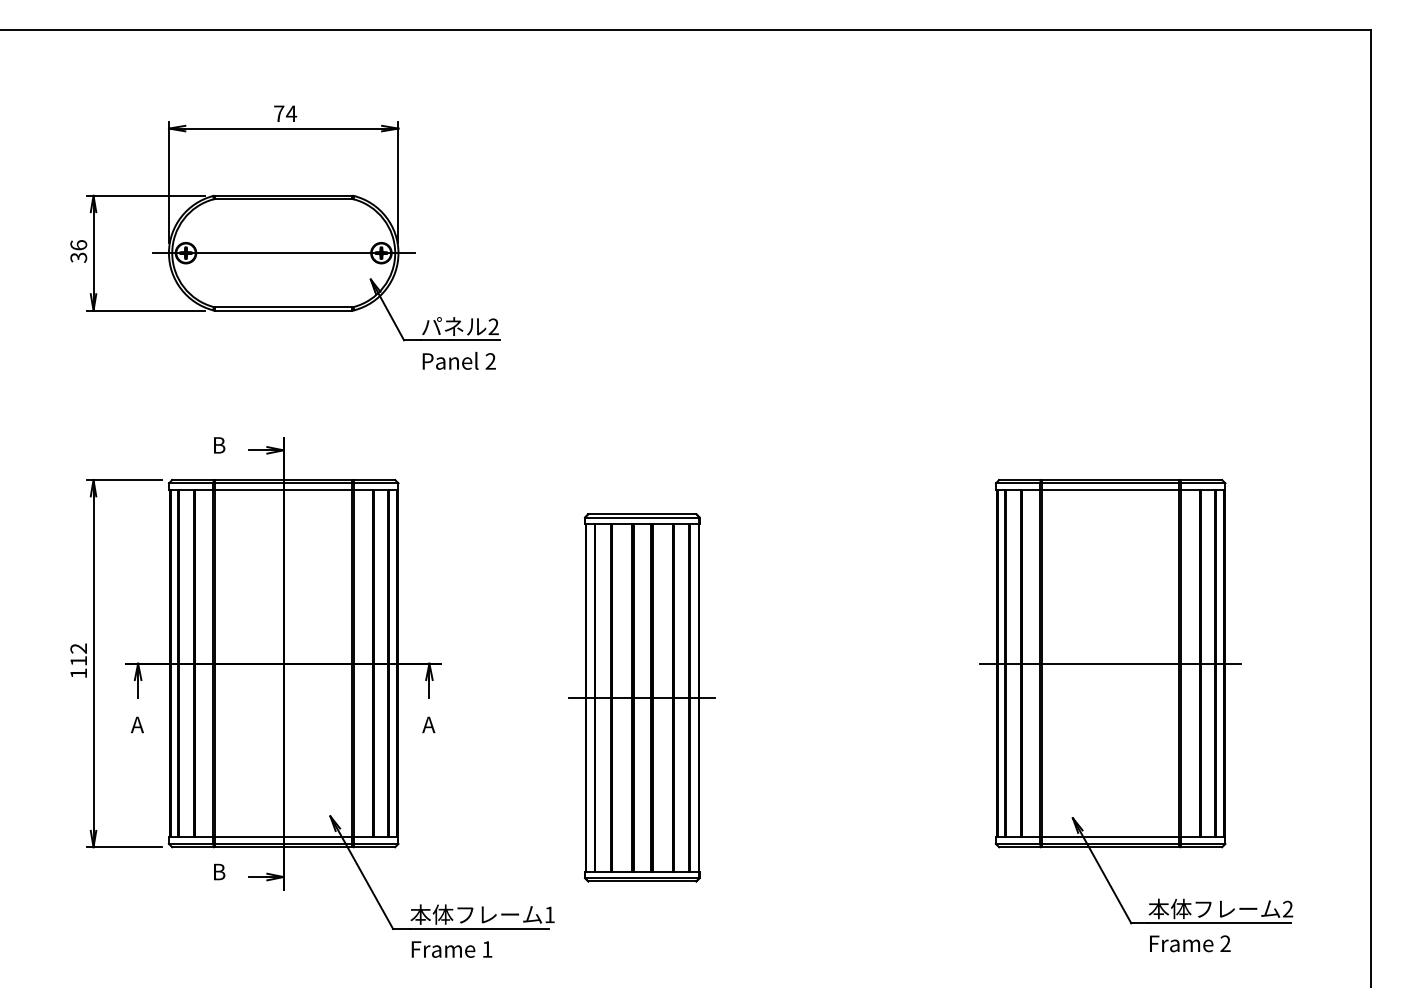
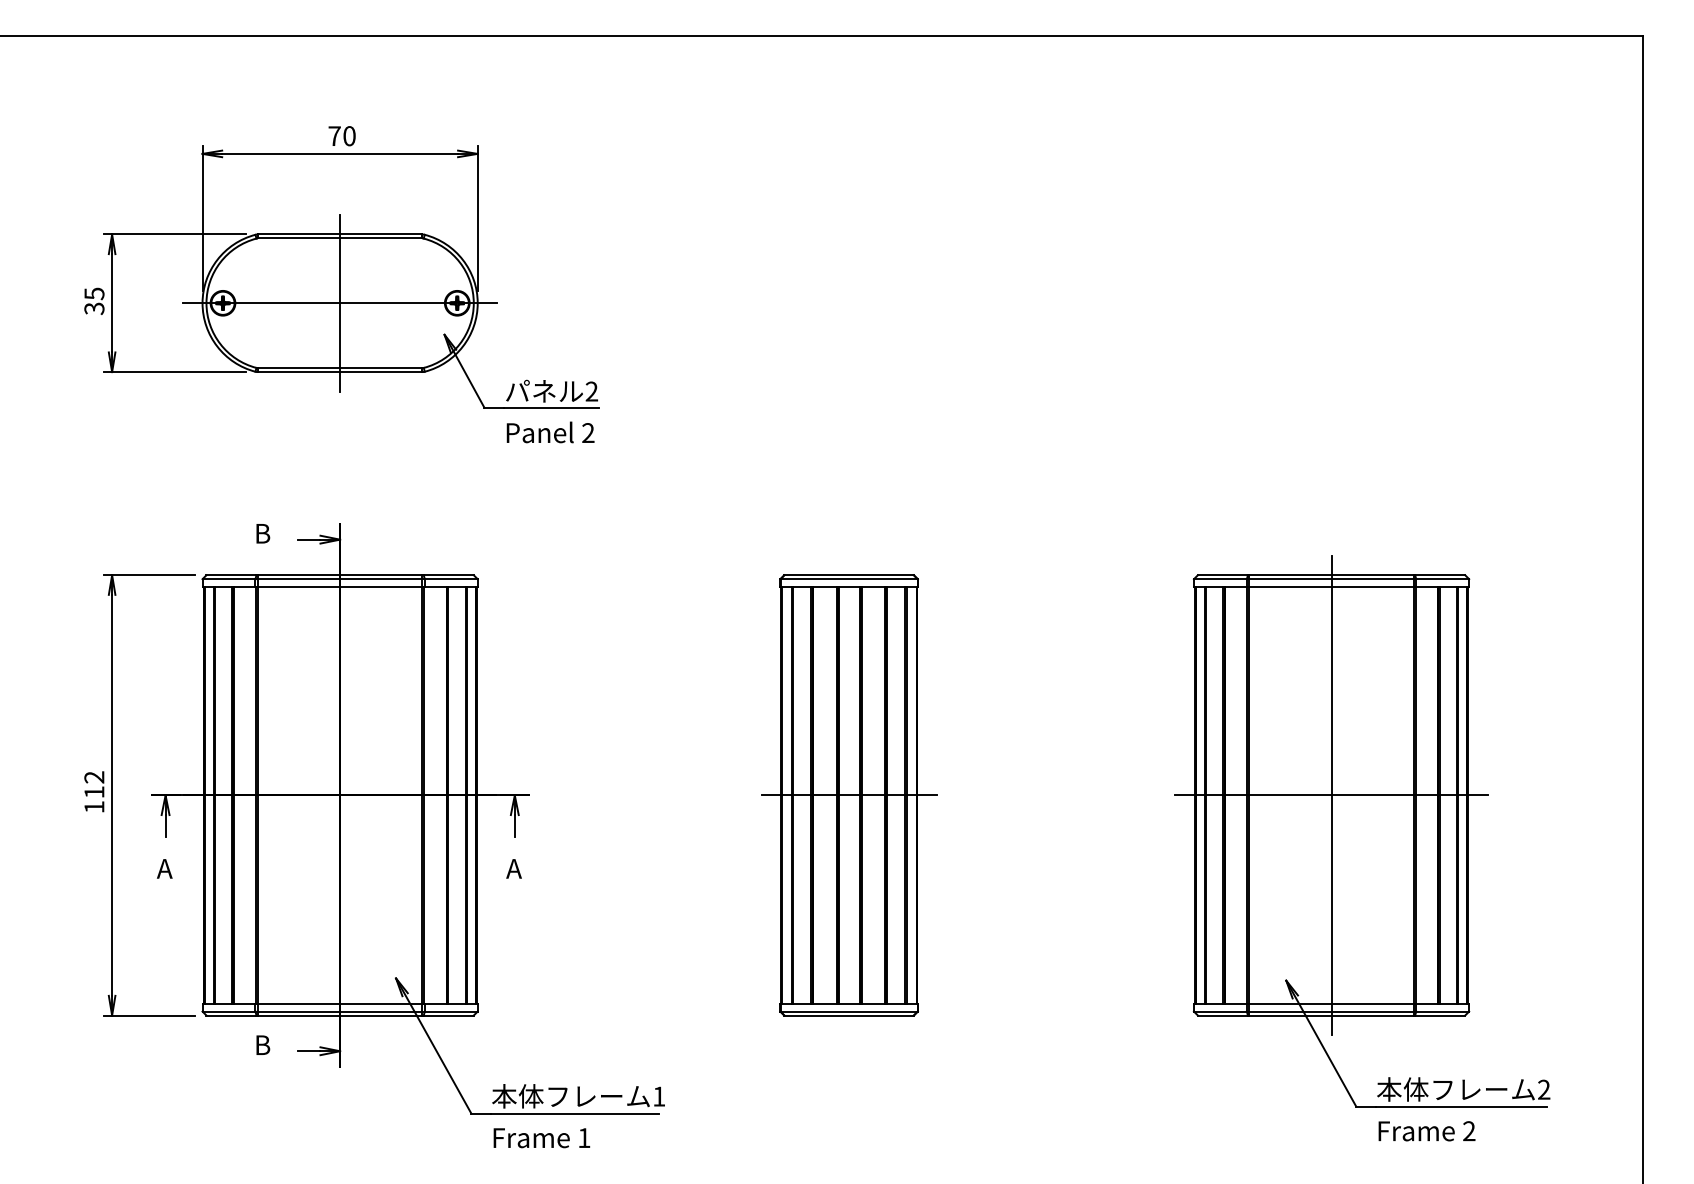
text: (291, 114) -> (349, 136), 74 -> 70
text: (78, 245) -> (94, 293), 36 -> 35
line: (284, 252) -> (340, 302), added
line: (1110, 663) -> (1331, 795), added
part: (642, 697) -> (849, 795), moved

